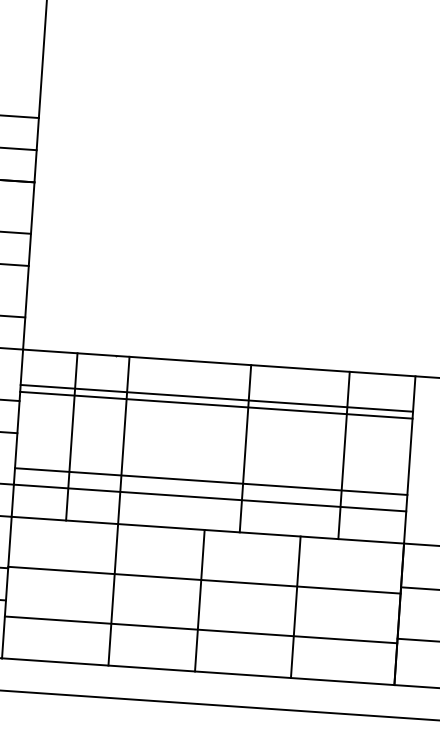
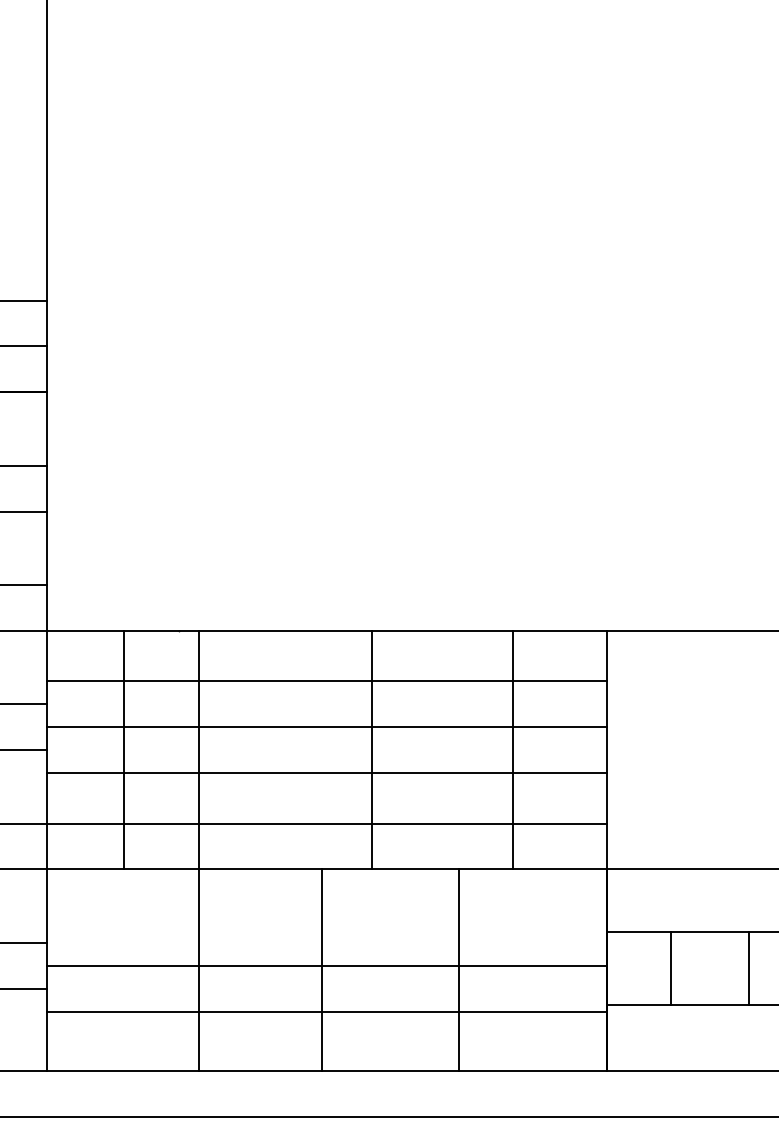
line: (216, 405) -> (326, 727), moved
line: (211, 481) -> (326, 773), moved
line: (204, 579) -> (326, 965), moved

